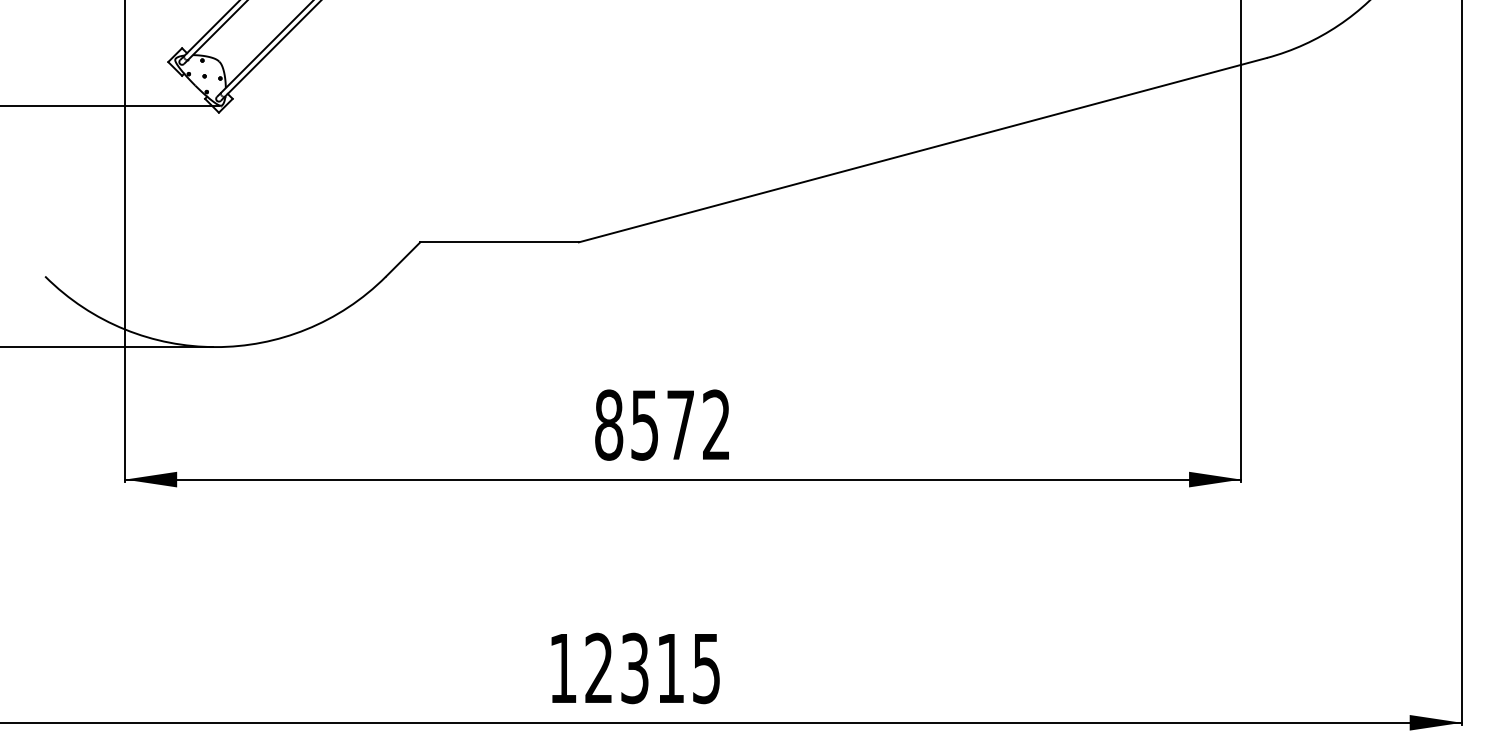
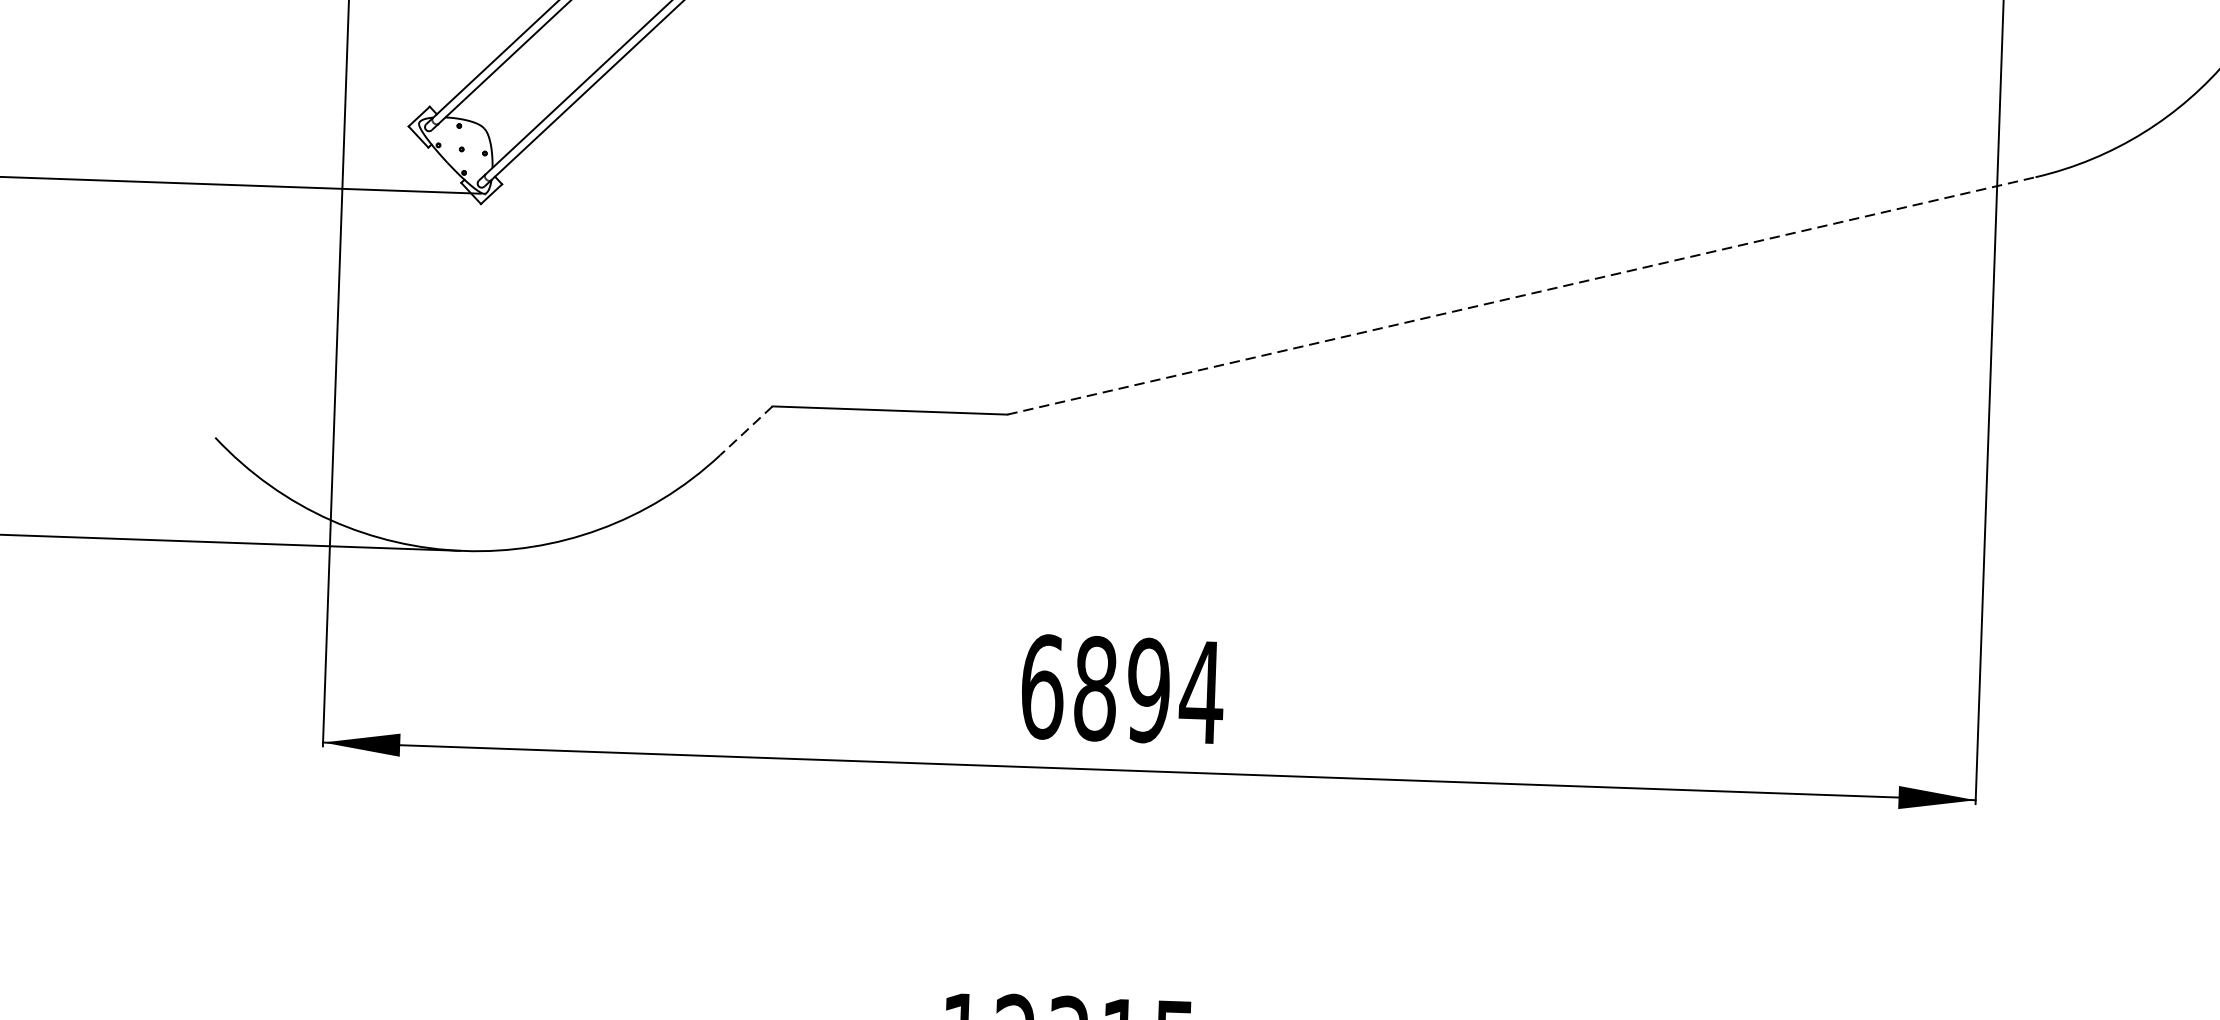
line: (923, 150) -> (1522, 296), solid -> dashed
line: (402, 259) -> (745, 430), solid -> dashed
text: (663, 424) -> (1123, 688), 8572 -> 6894

